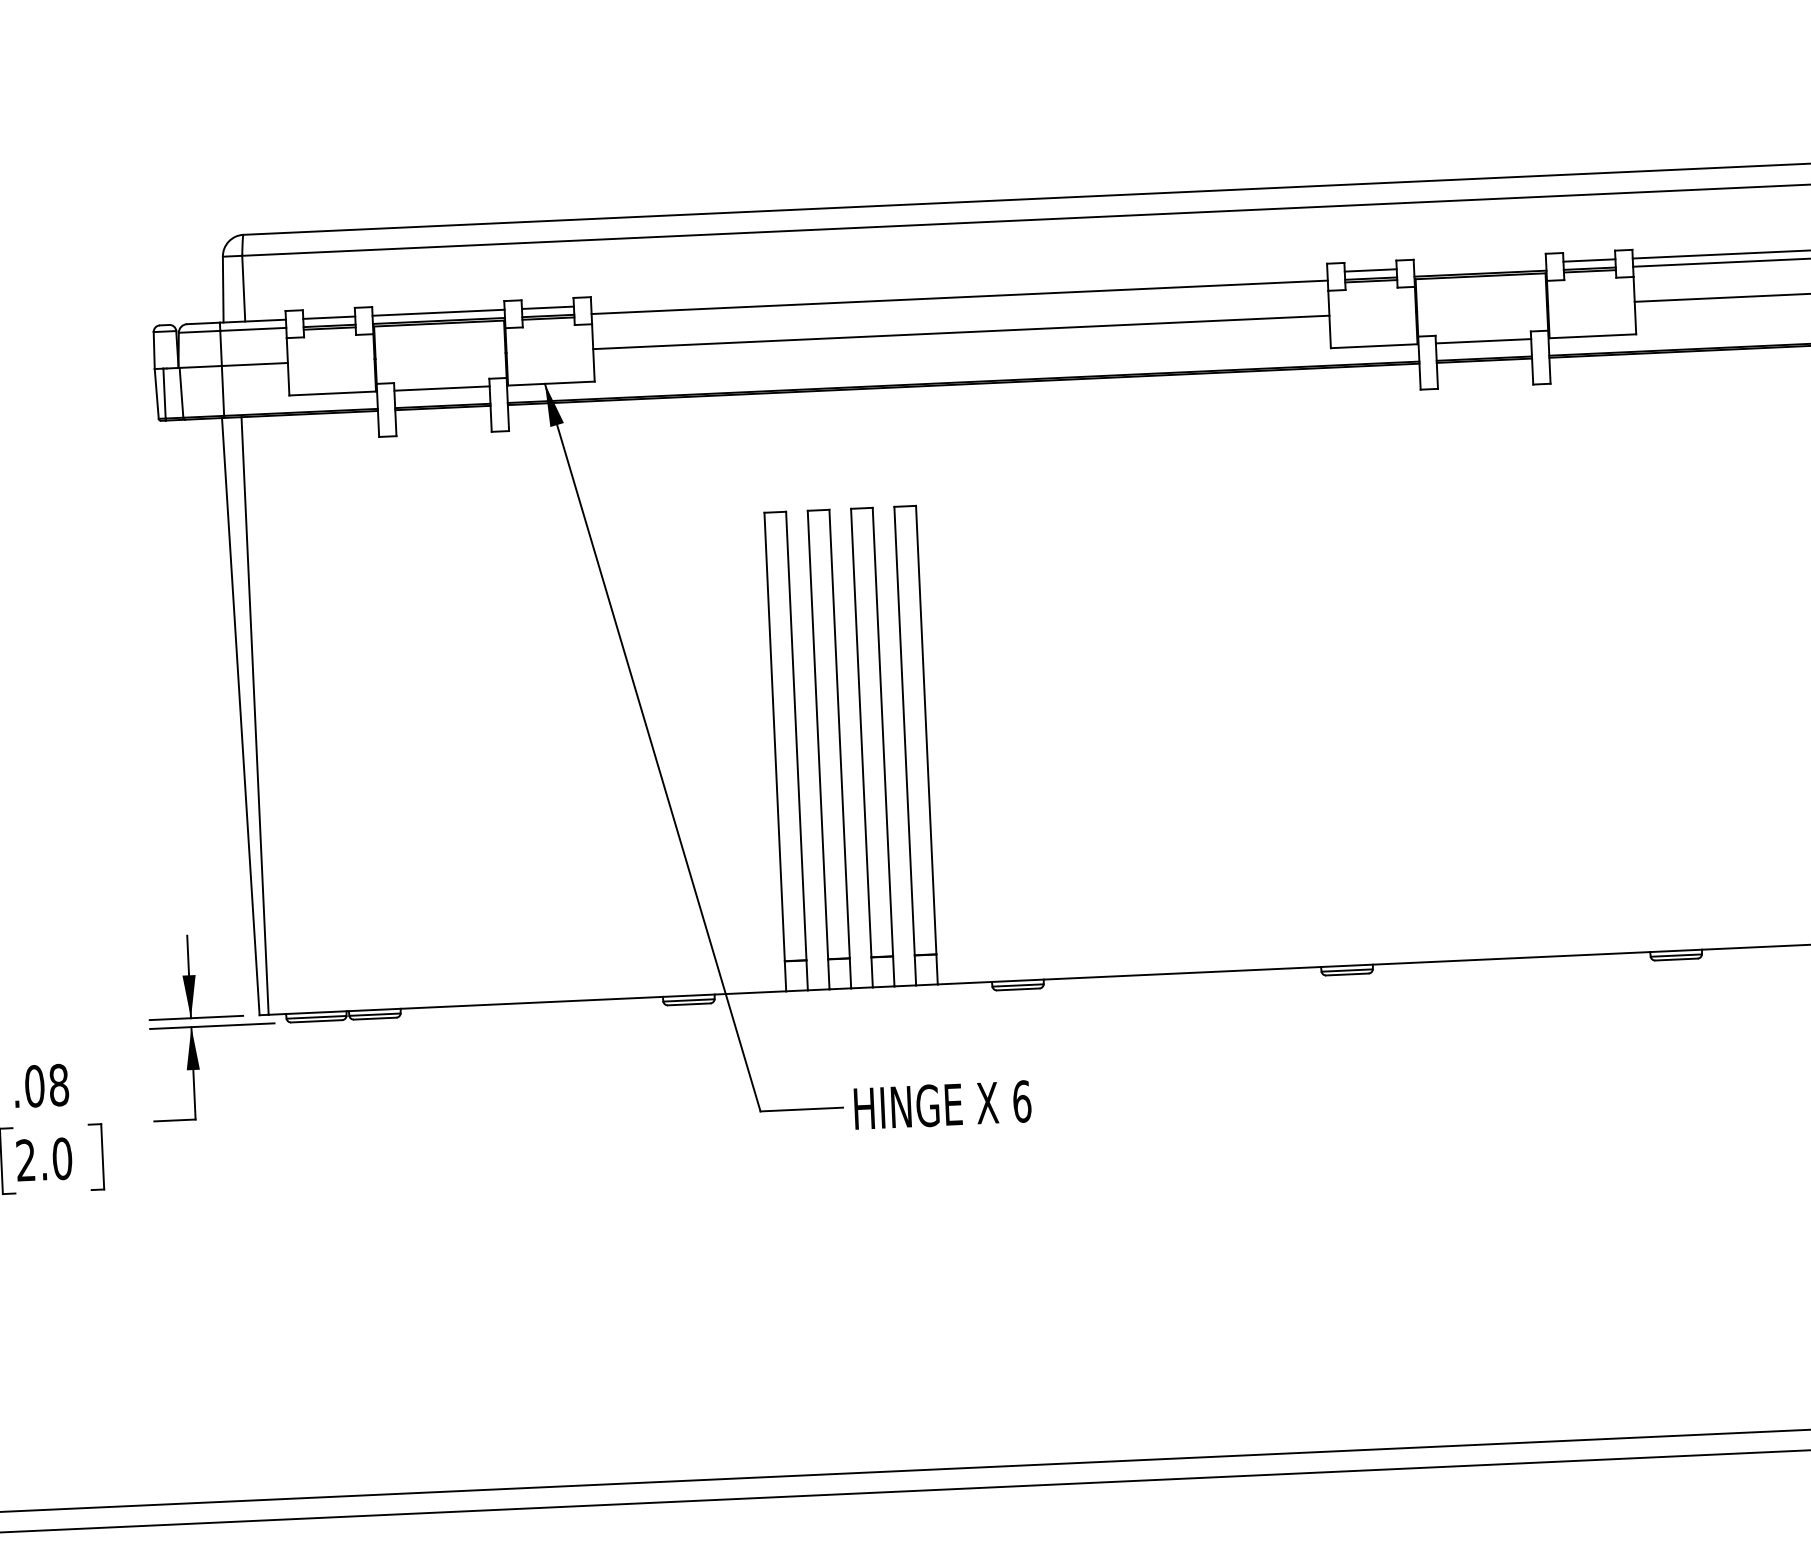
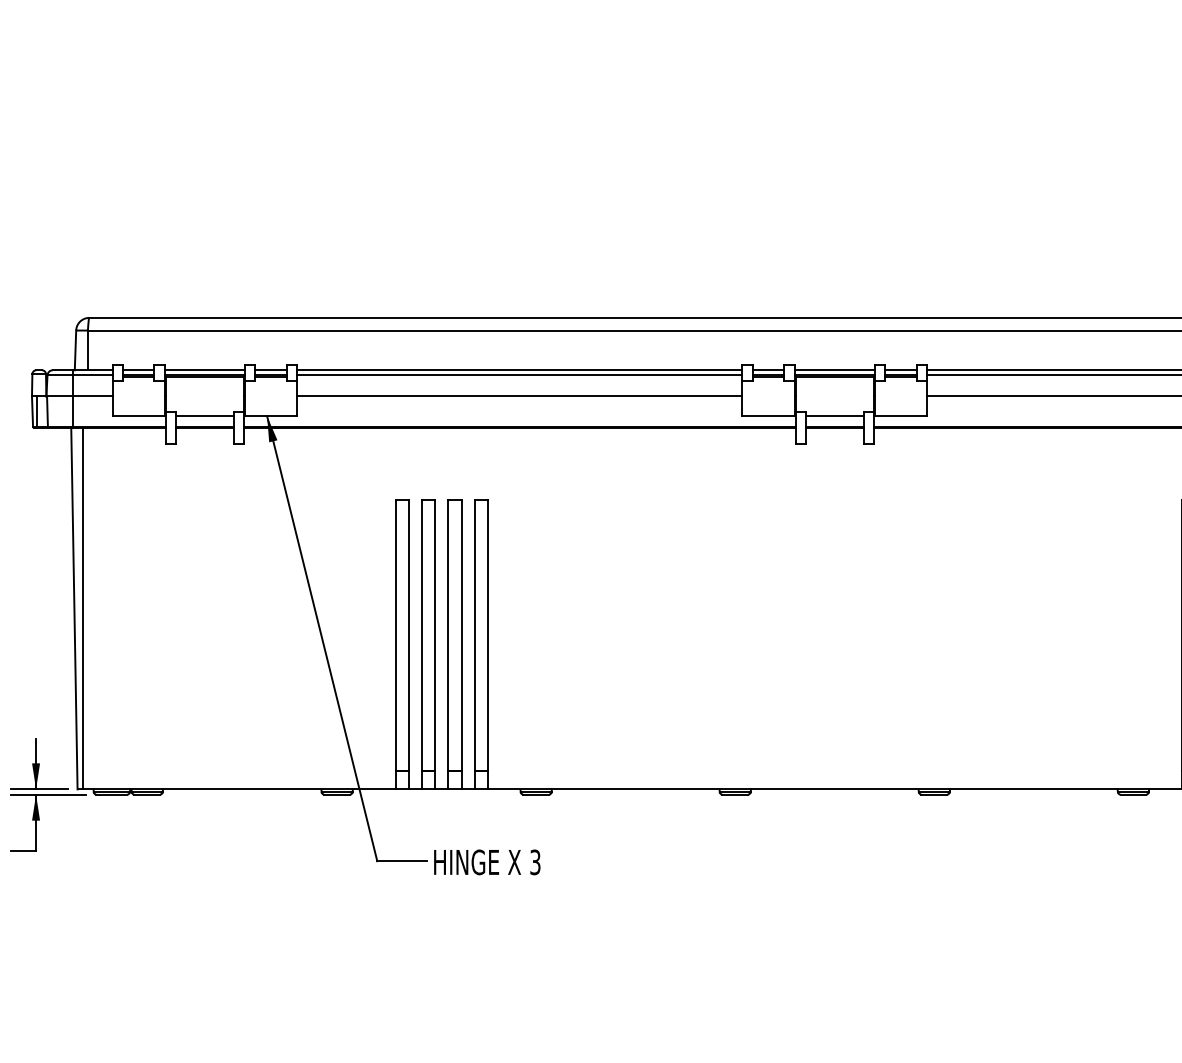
line: (1479, 265) -> (834, 370), added
line: (958, 289) -> (519, 370), added
text: (1022, 1101) -> (535, 862), 6 -> 3

